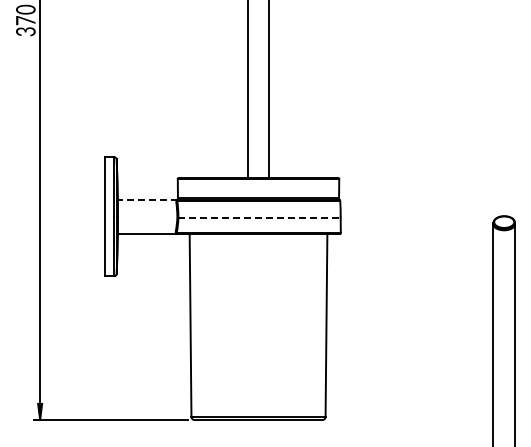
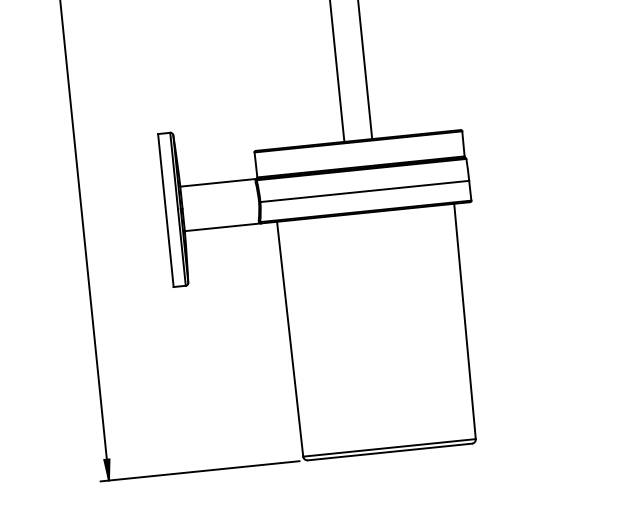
line: (147, 199) -> (218, 182), dashed -> solid
line: (260, 217) -> (366, 191), dashed -> solid

